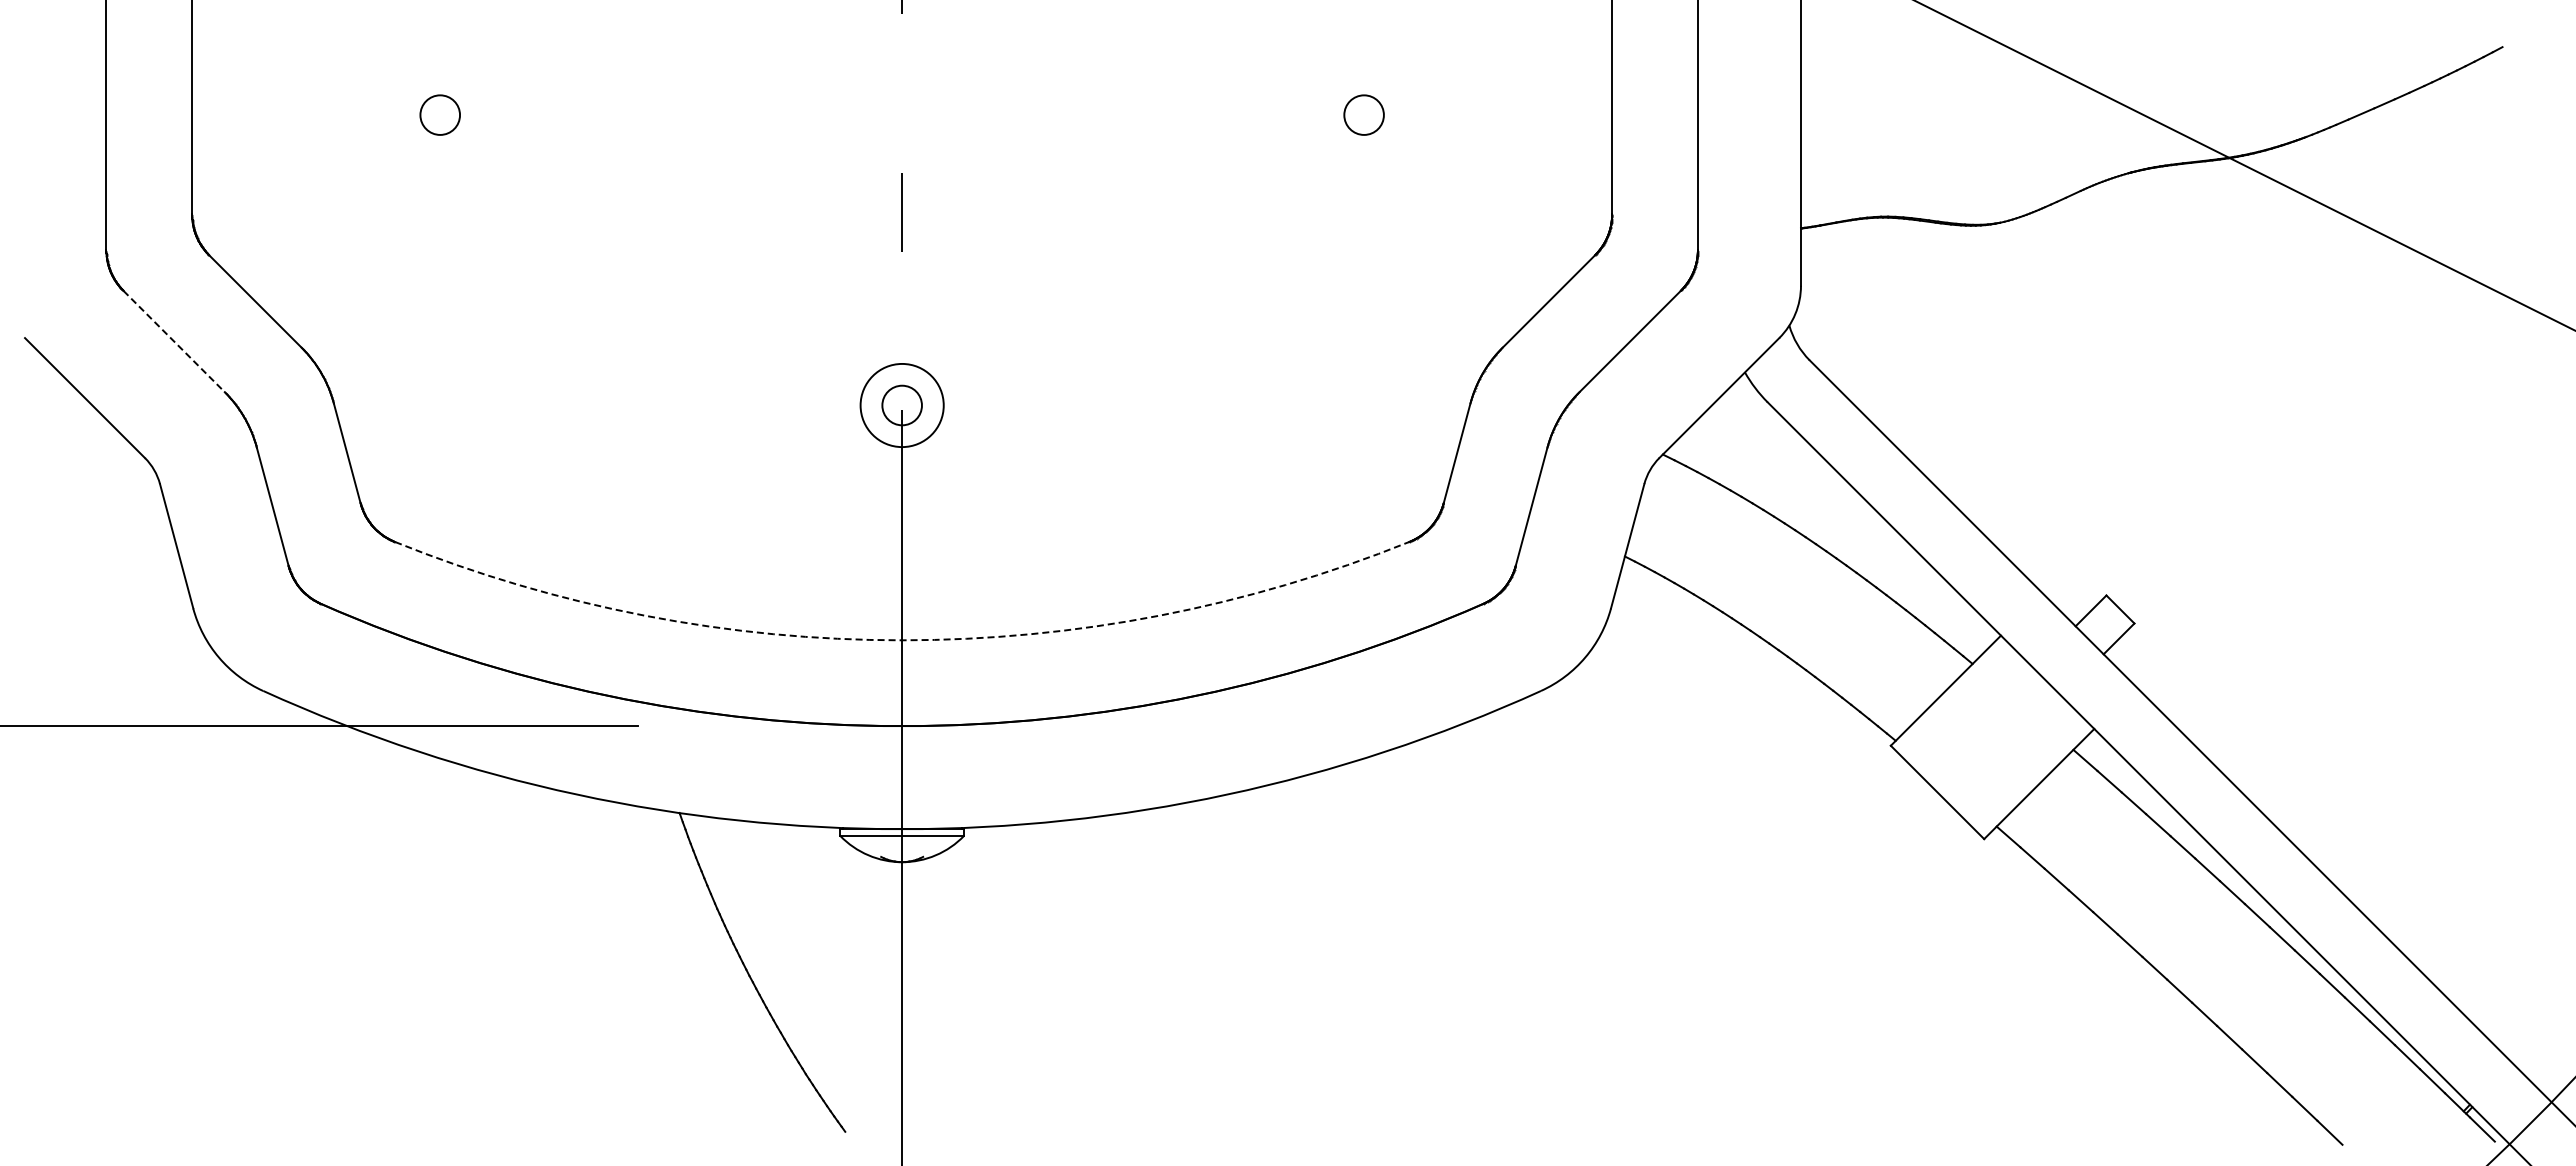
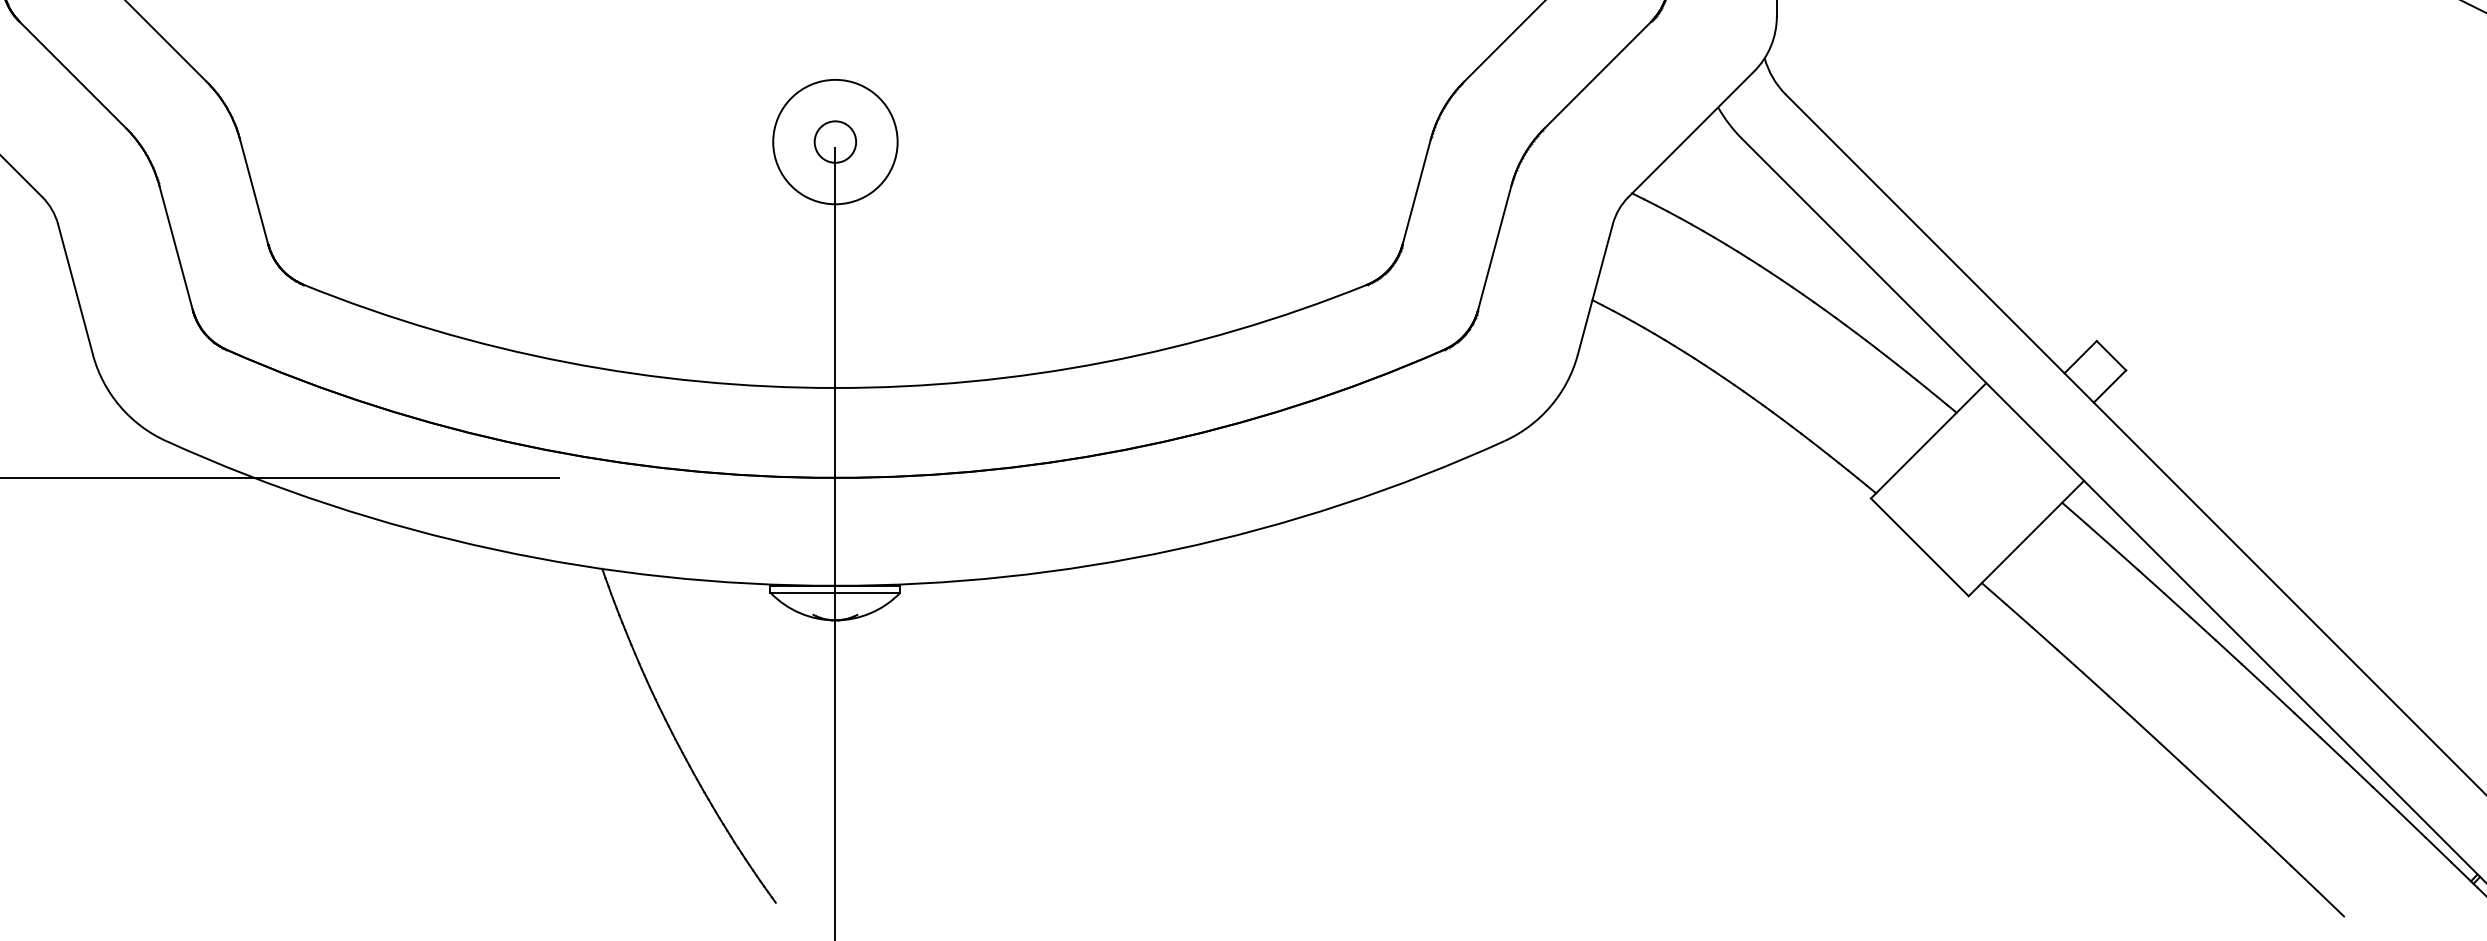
line: (174, 341) -> (73, 75), dashed -> solid
circle: (901, 405) -> (834, 142), size x1.43
arc: (902, 640) -> (835, 388), dashed -> solid

